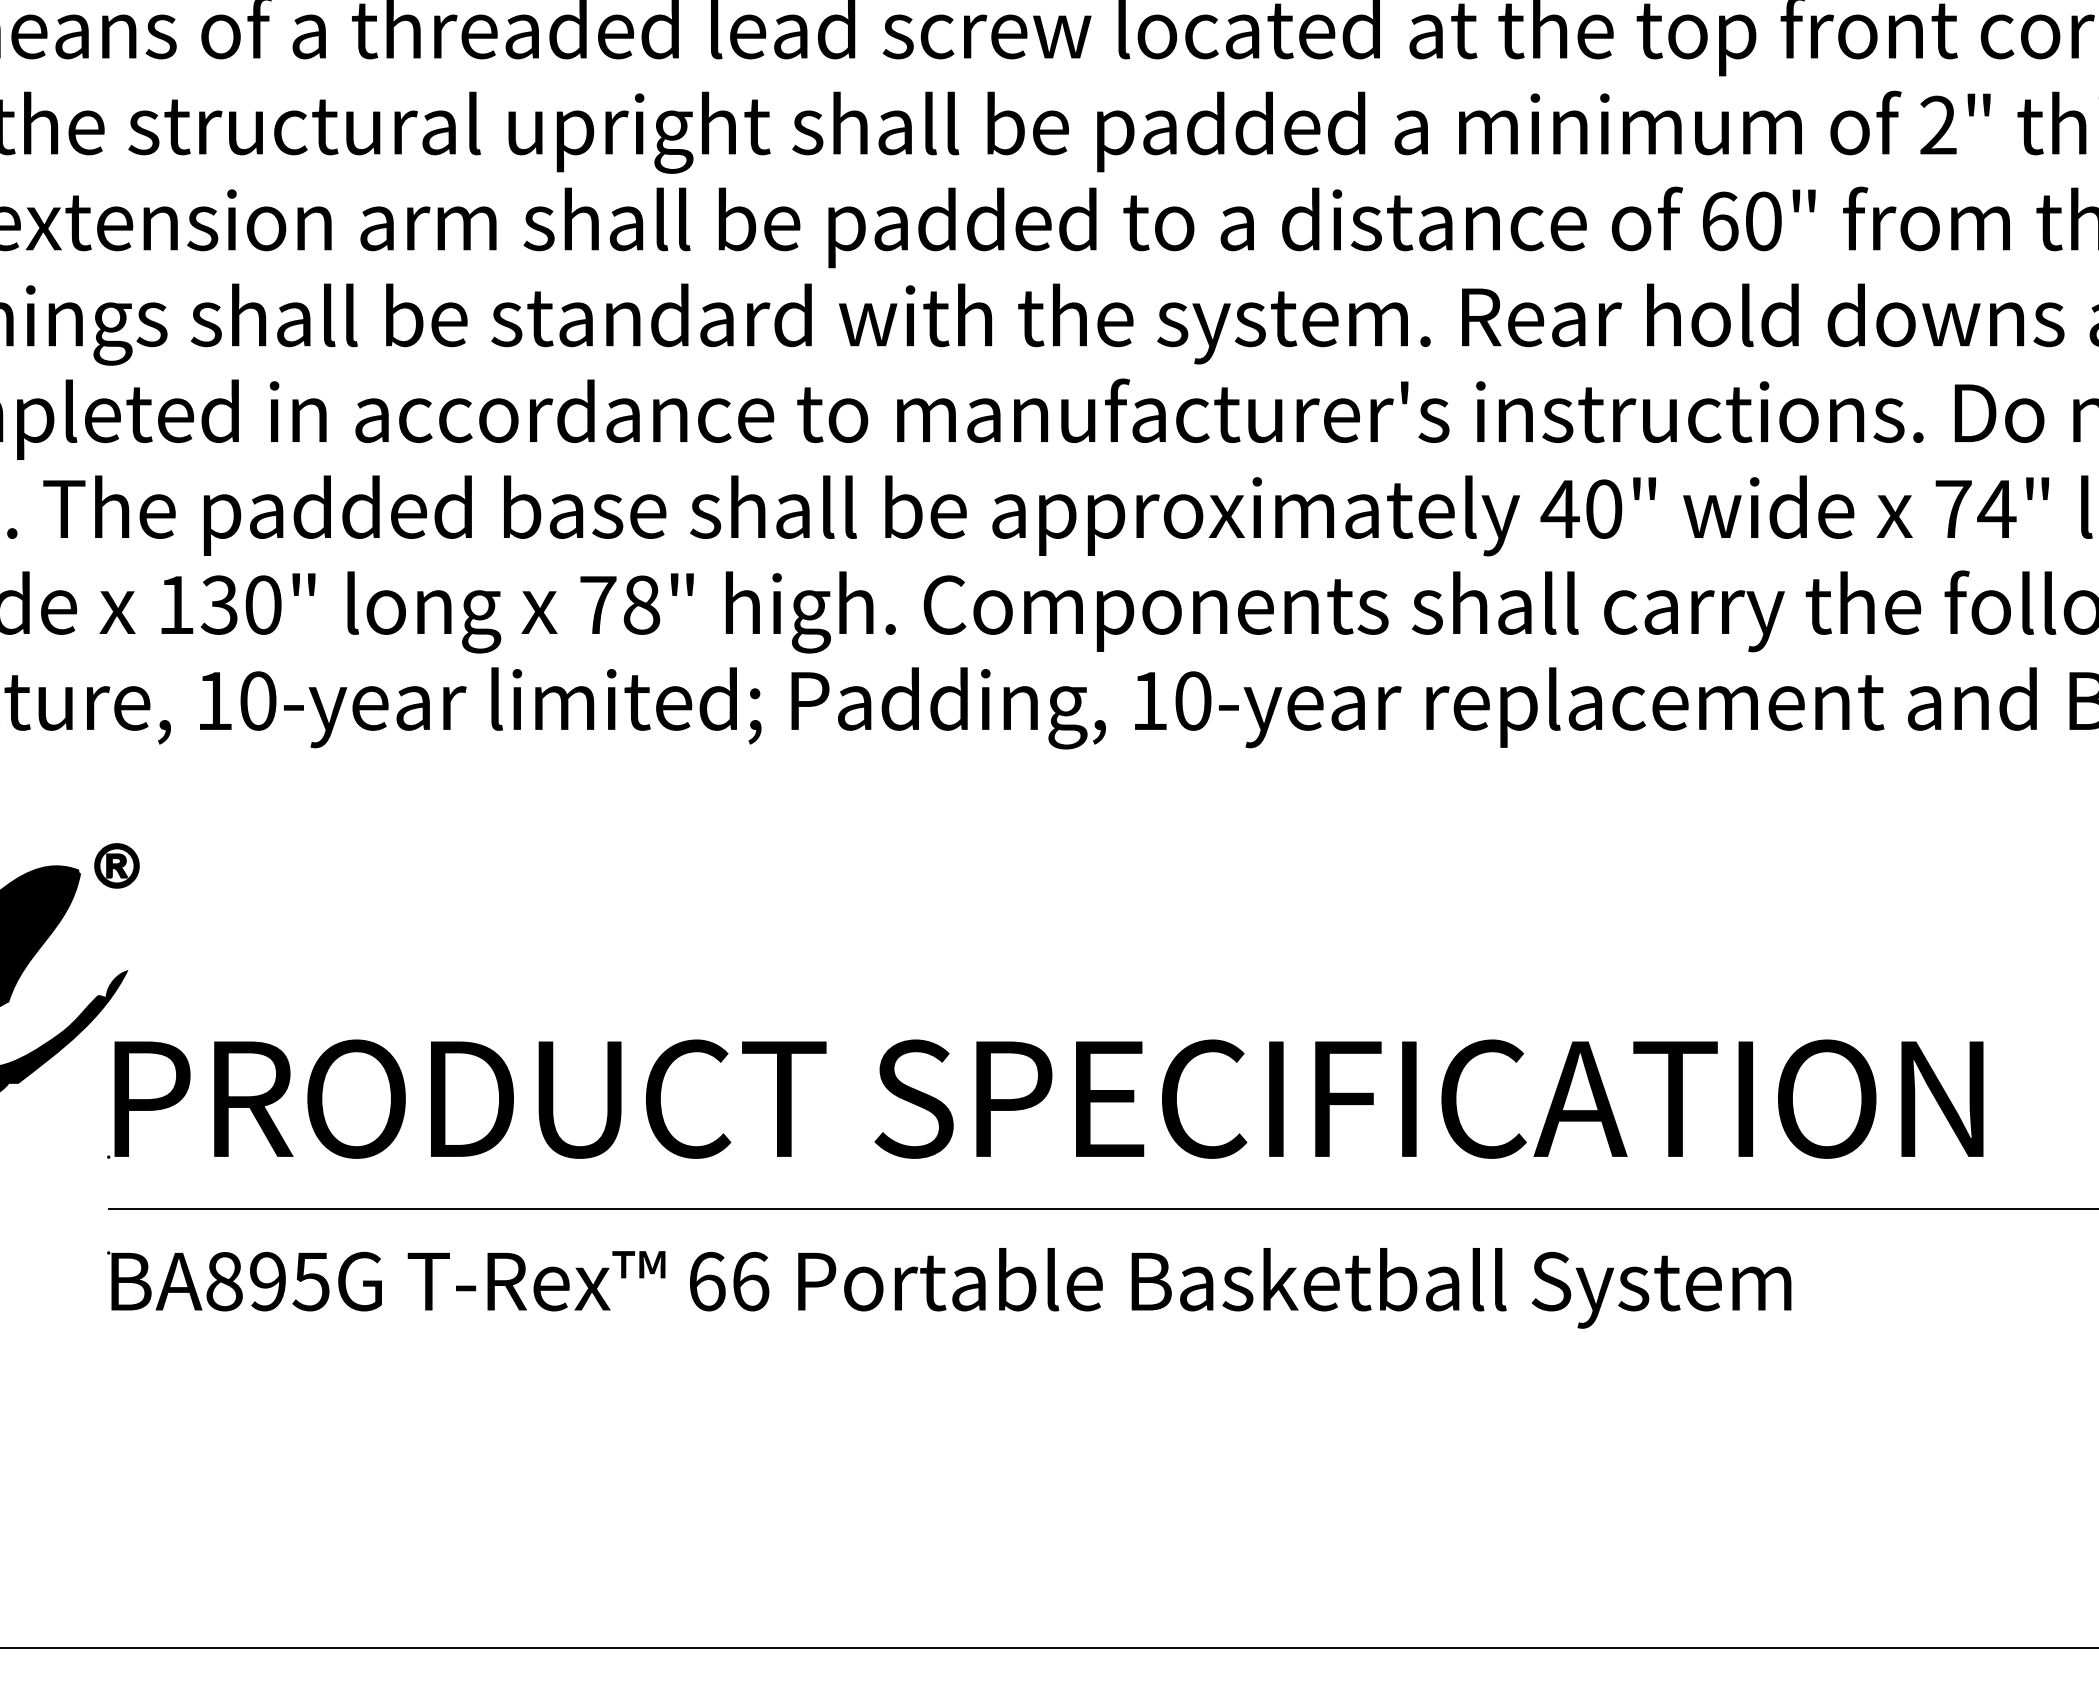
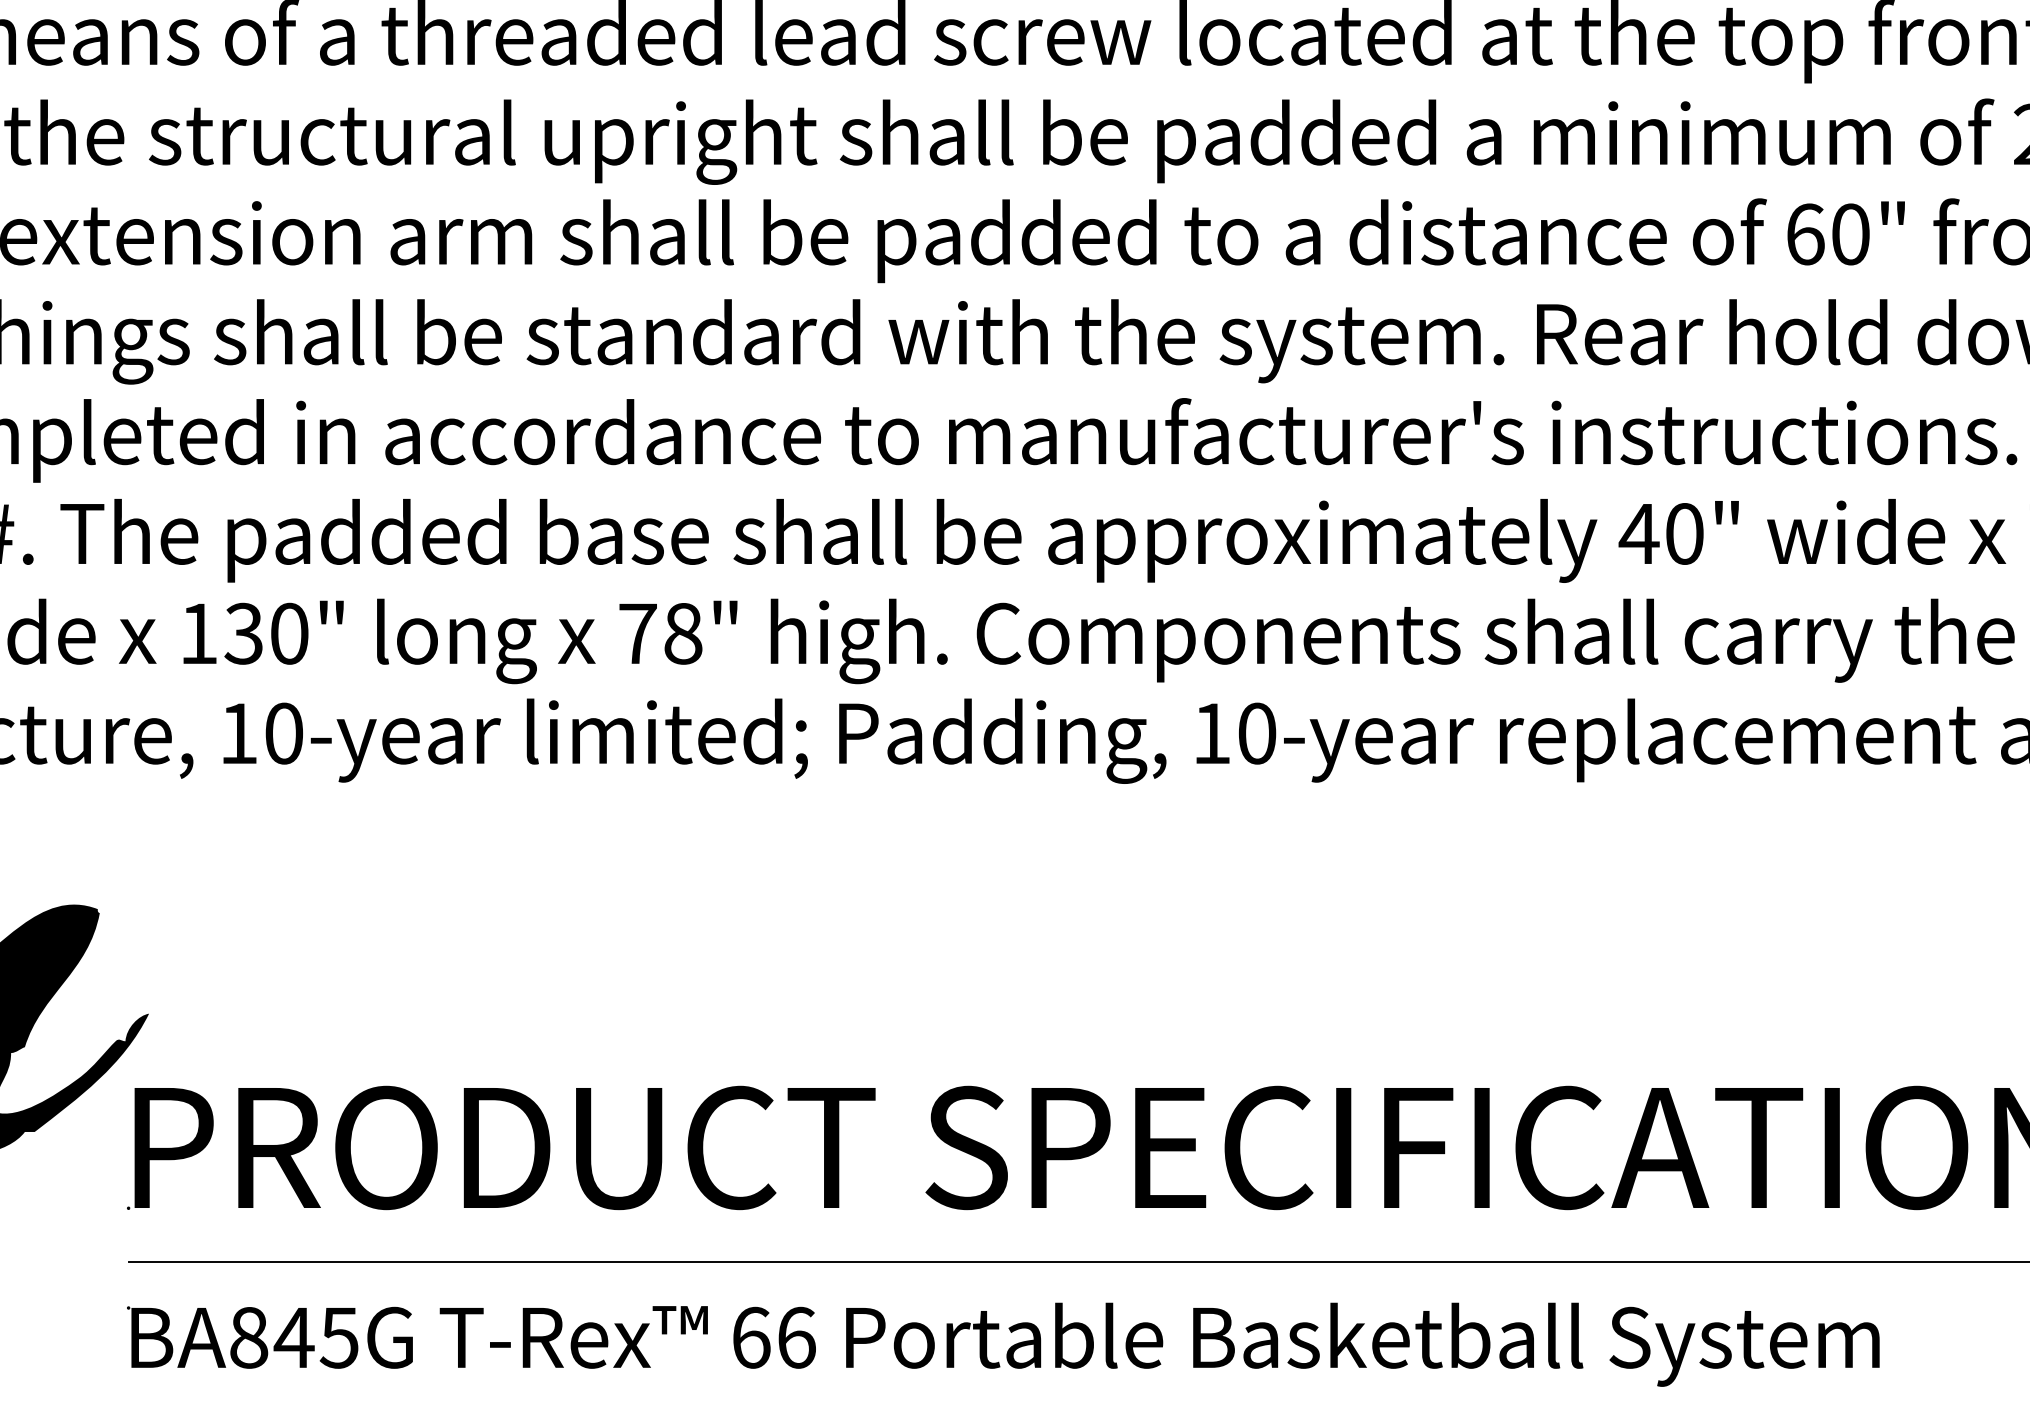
part: (116, 865) -> (136, 904), removed
text: (267, 1281) -> (293, 1337), BA895G -> BA845G

